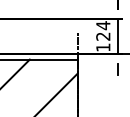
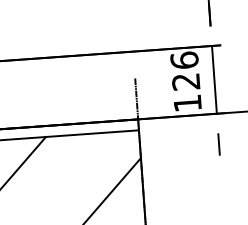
text: (103, 25) -> (184, 60), 124 -> 126

